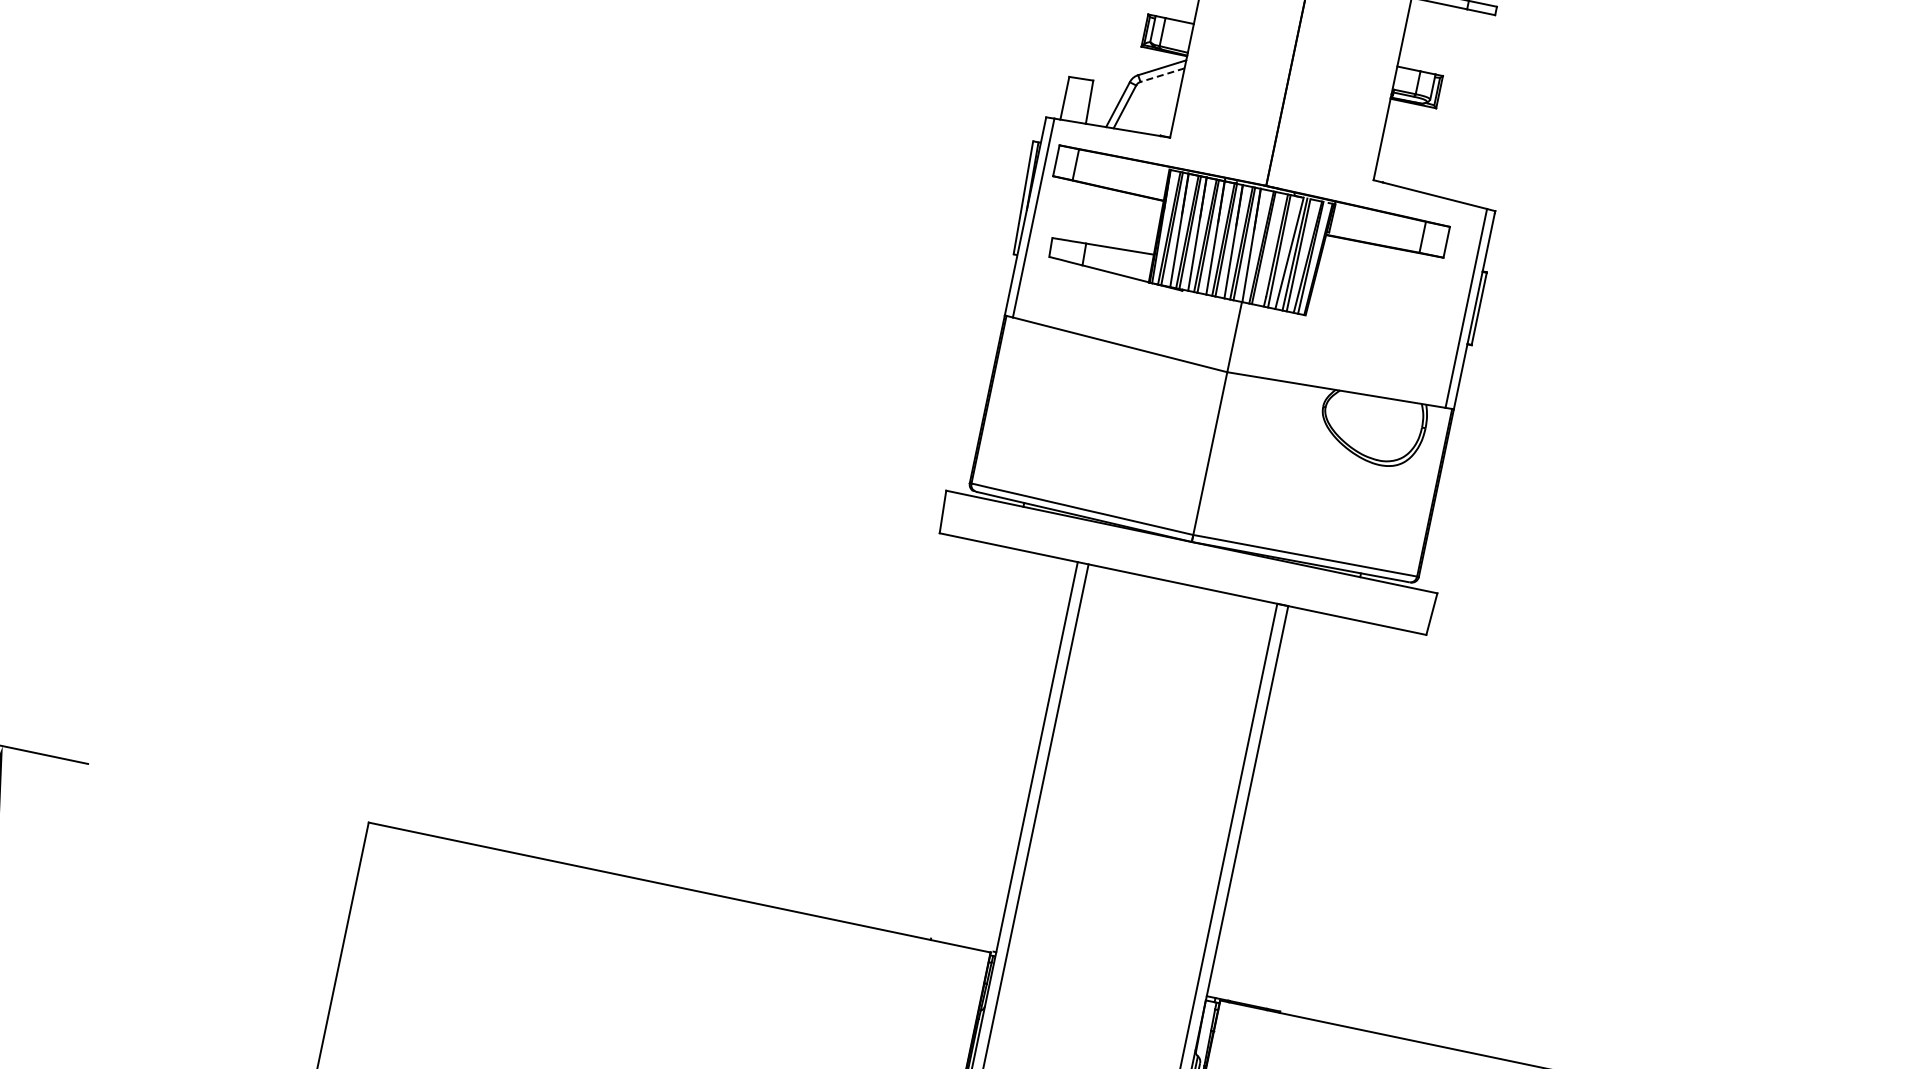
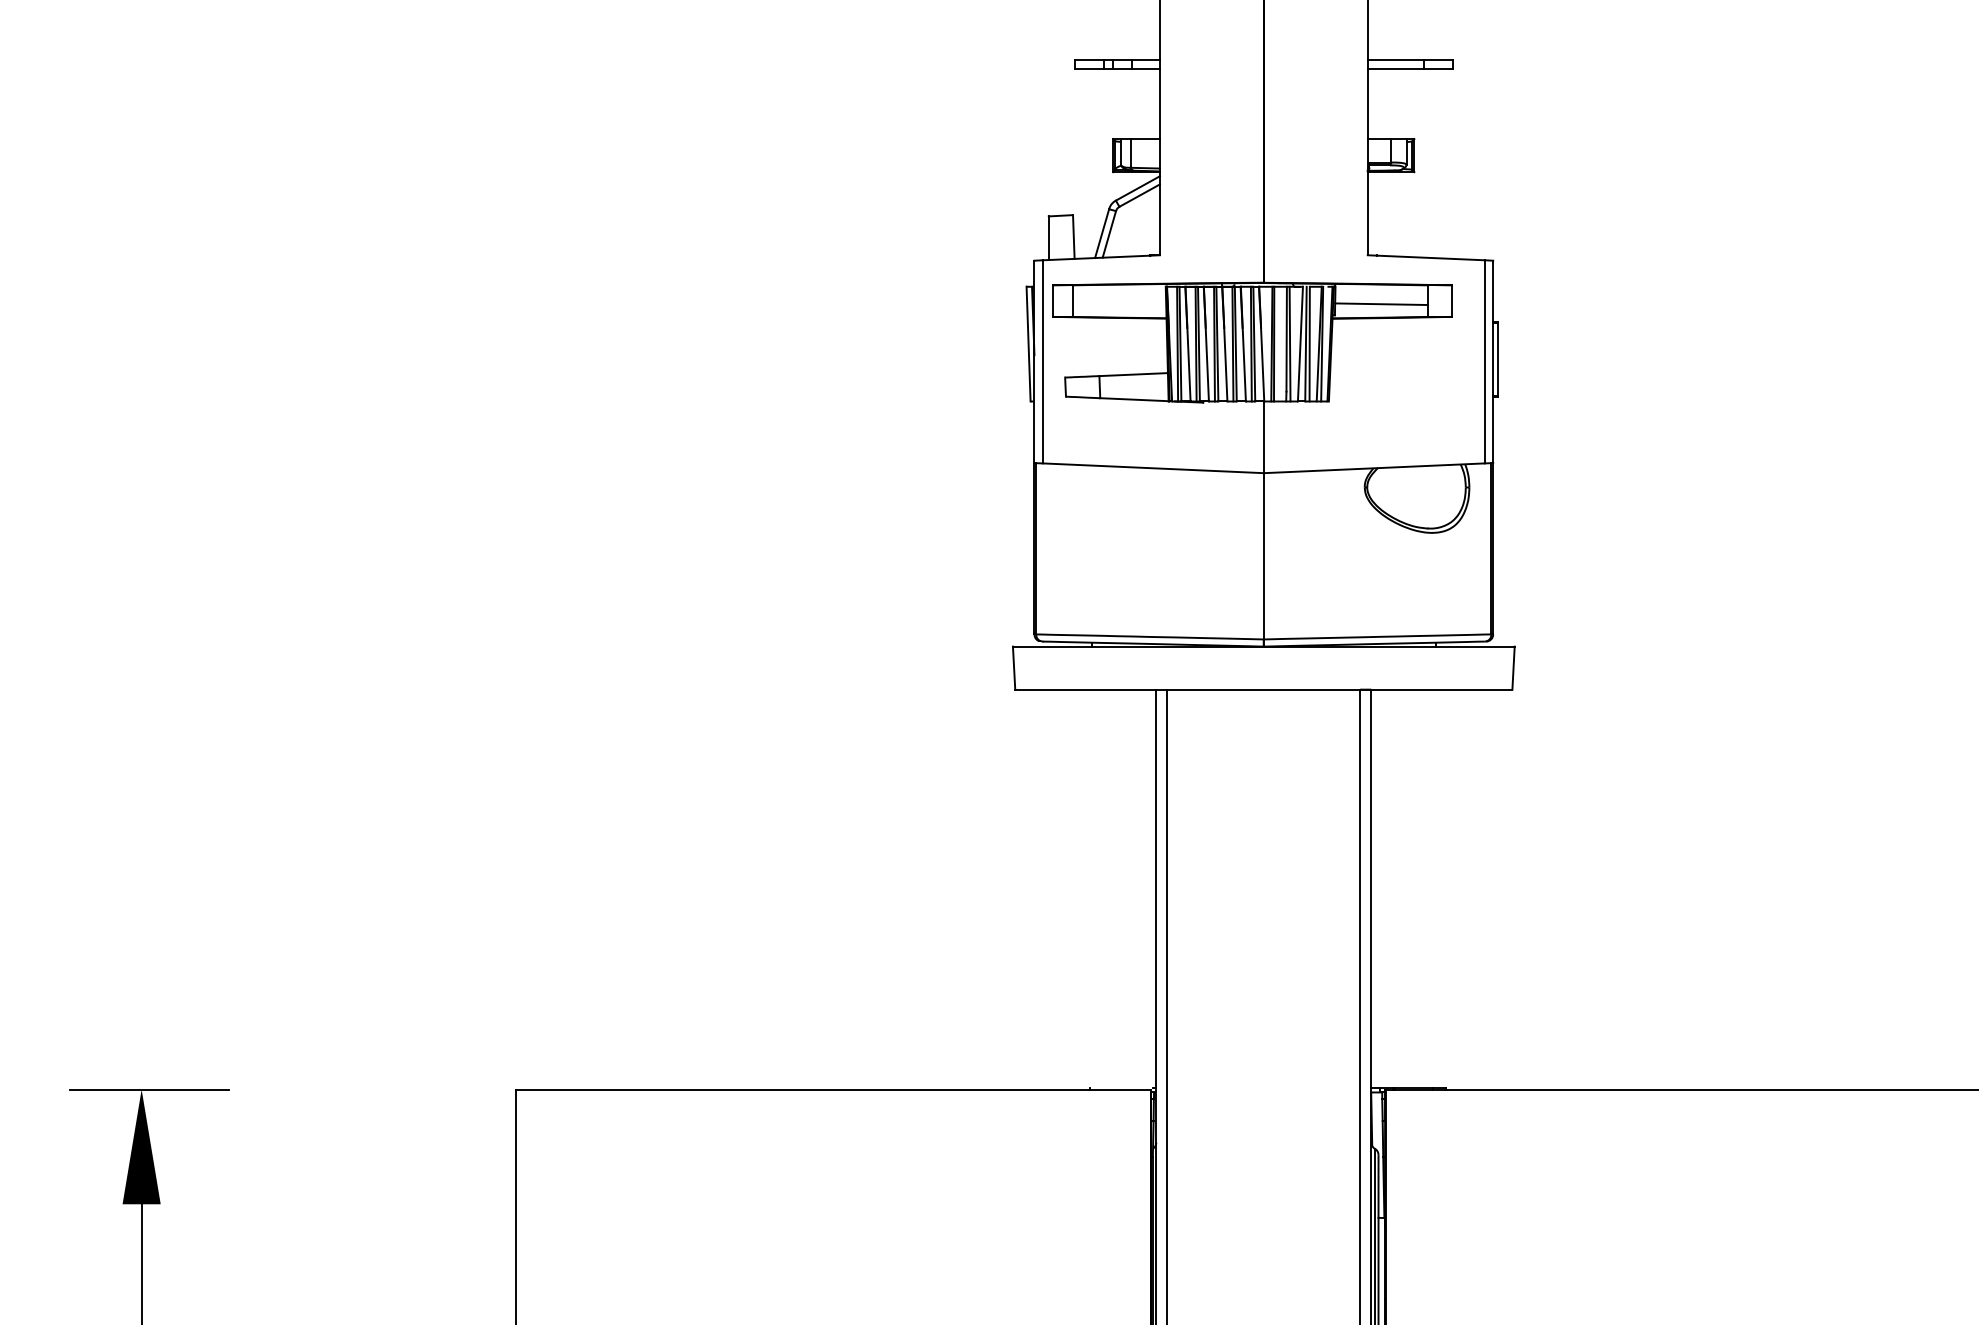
line: (1162, 75) -> (1139, 195), dashed -> solid
line: (1376, 231) -> (1381, 304), added

